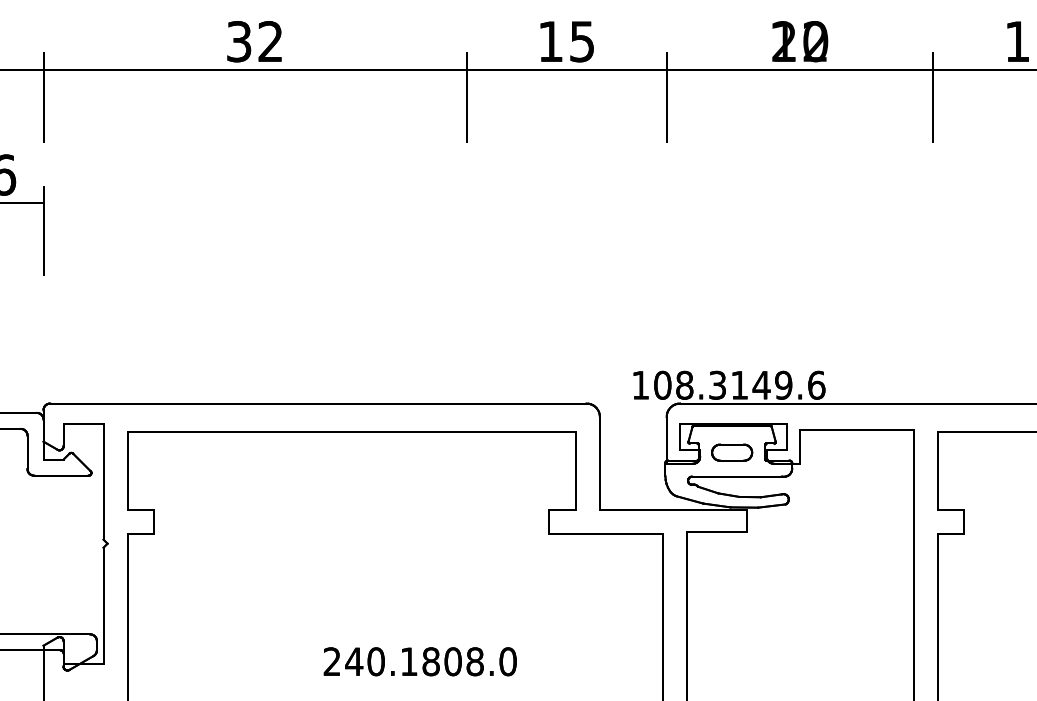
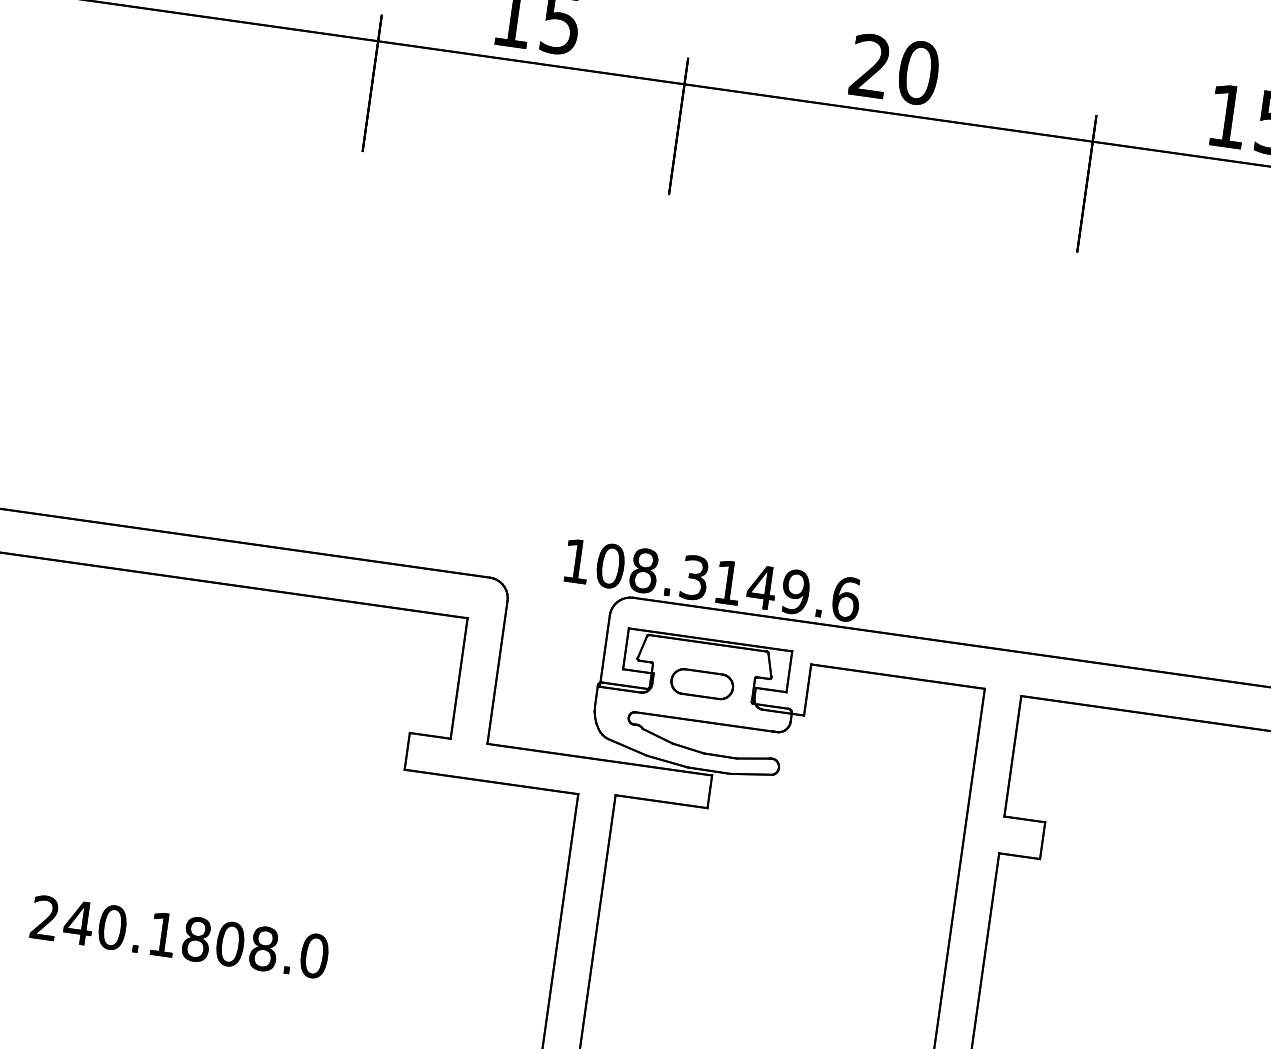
text: (800, 41) -> (895, 69), 12 -> 20

